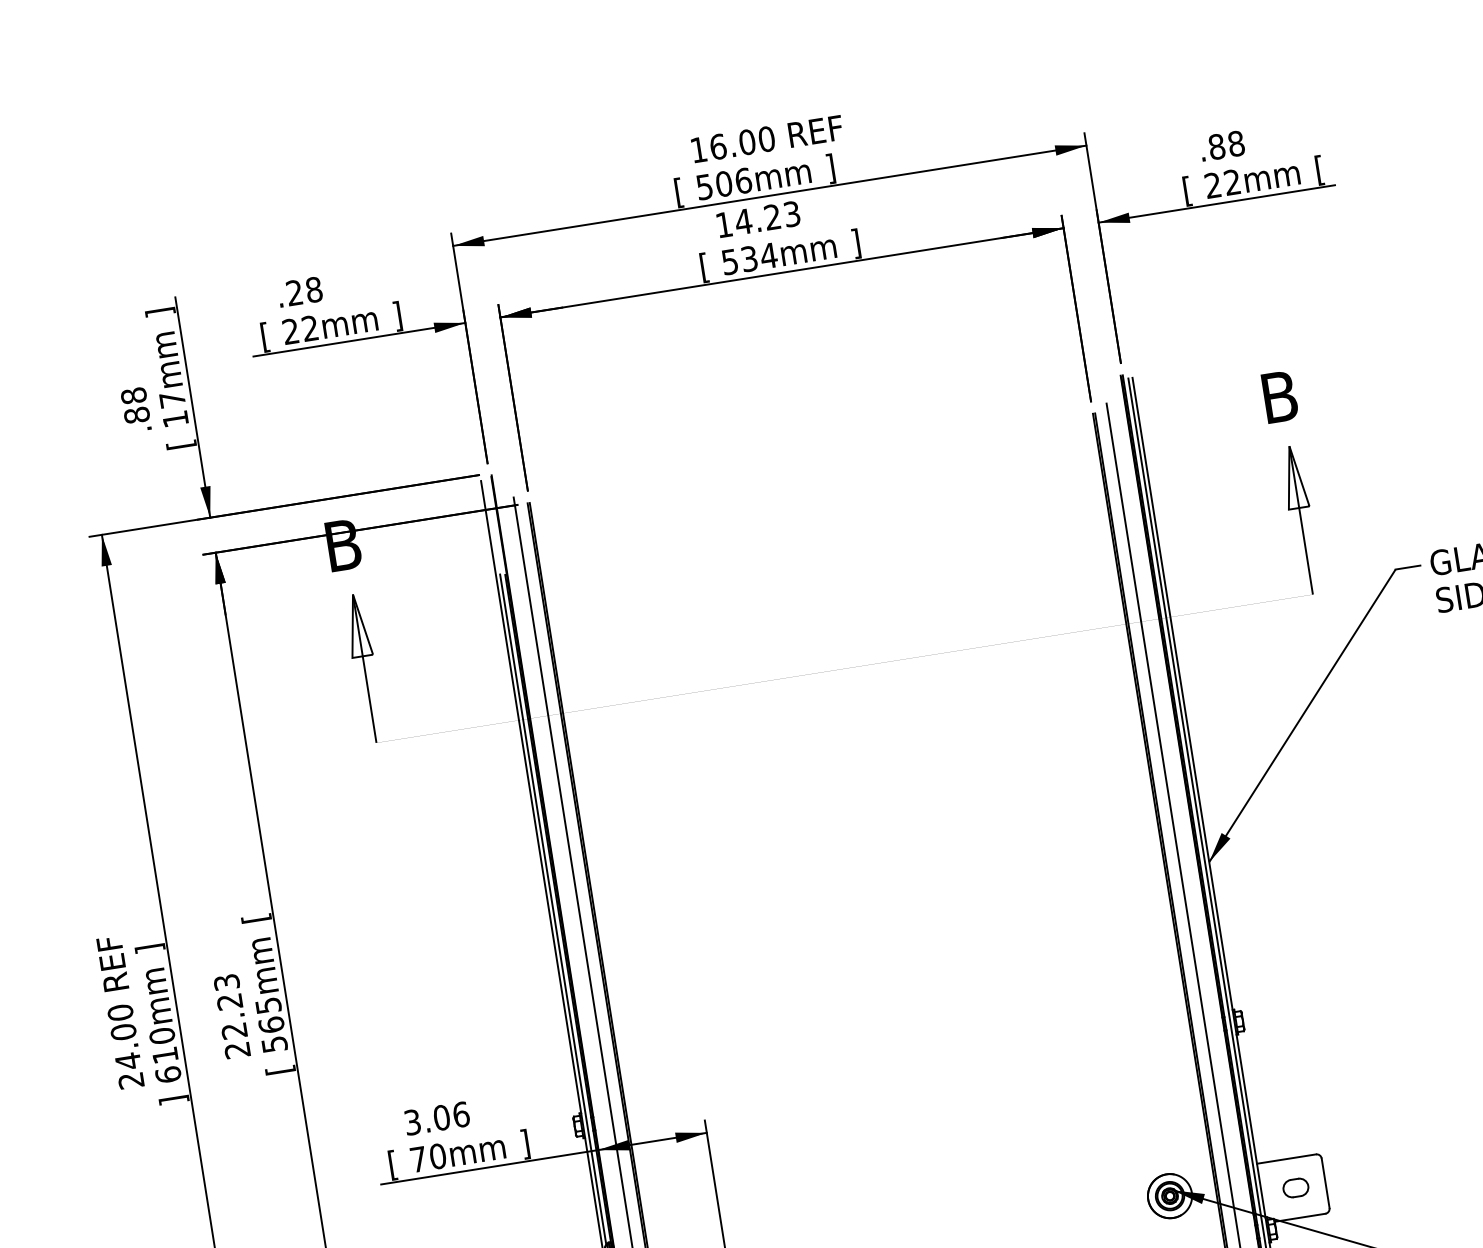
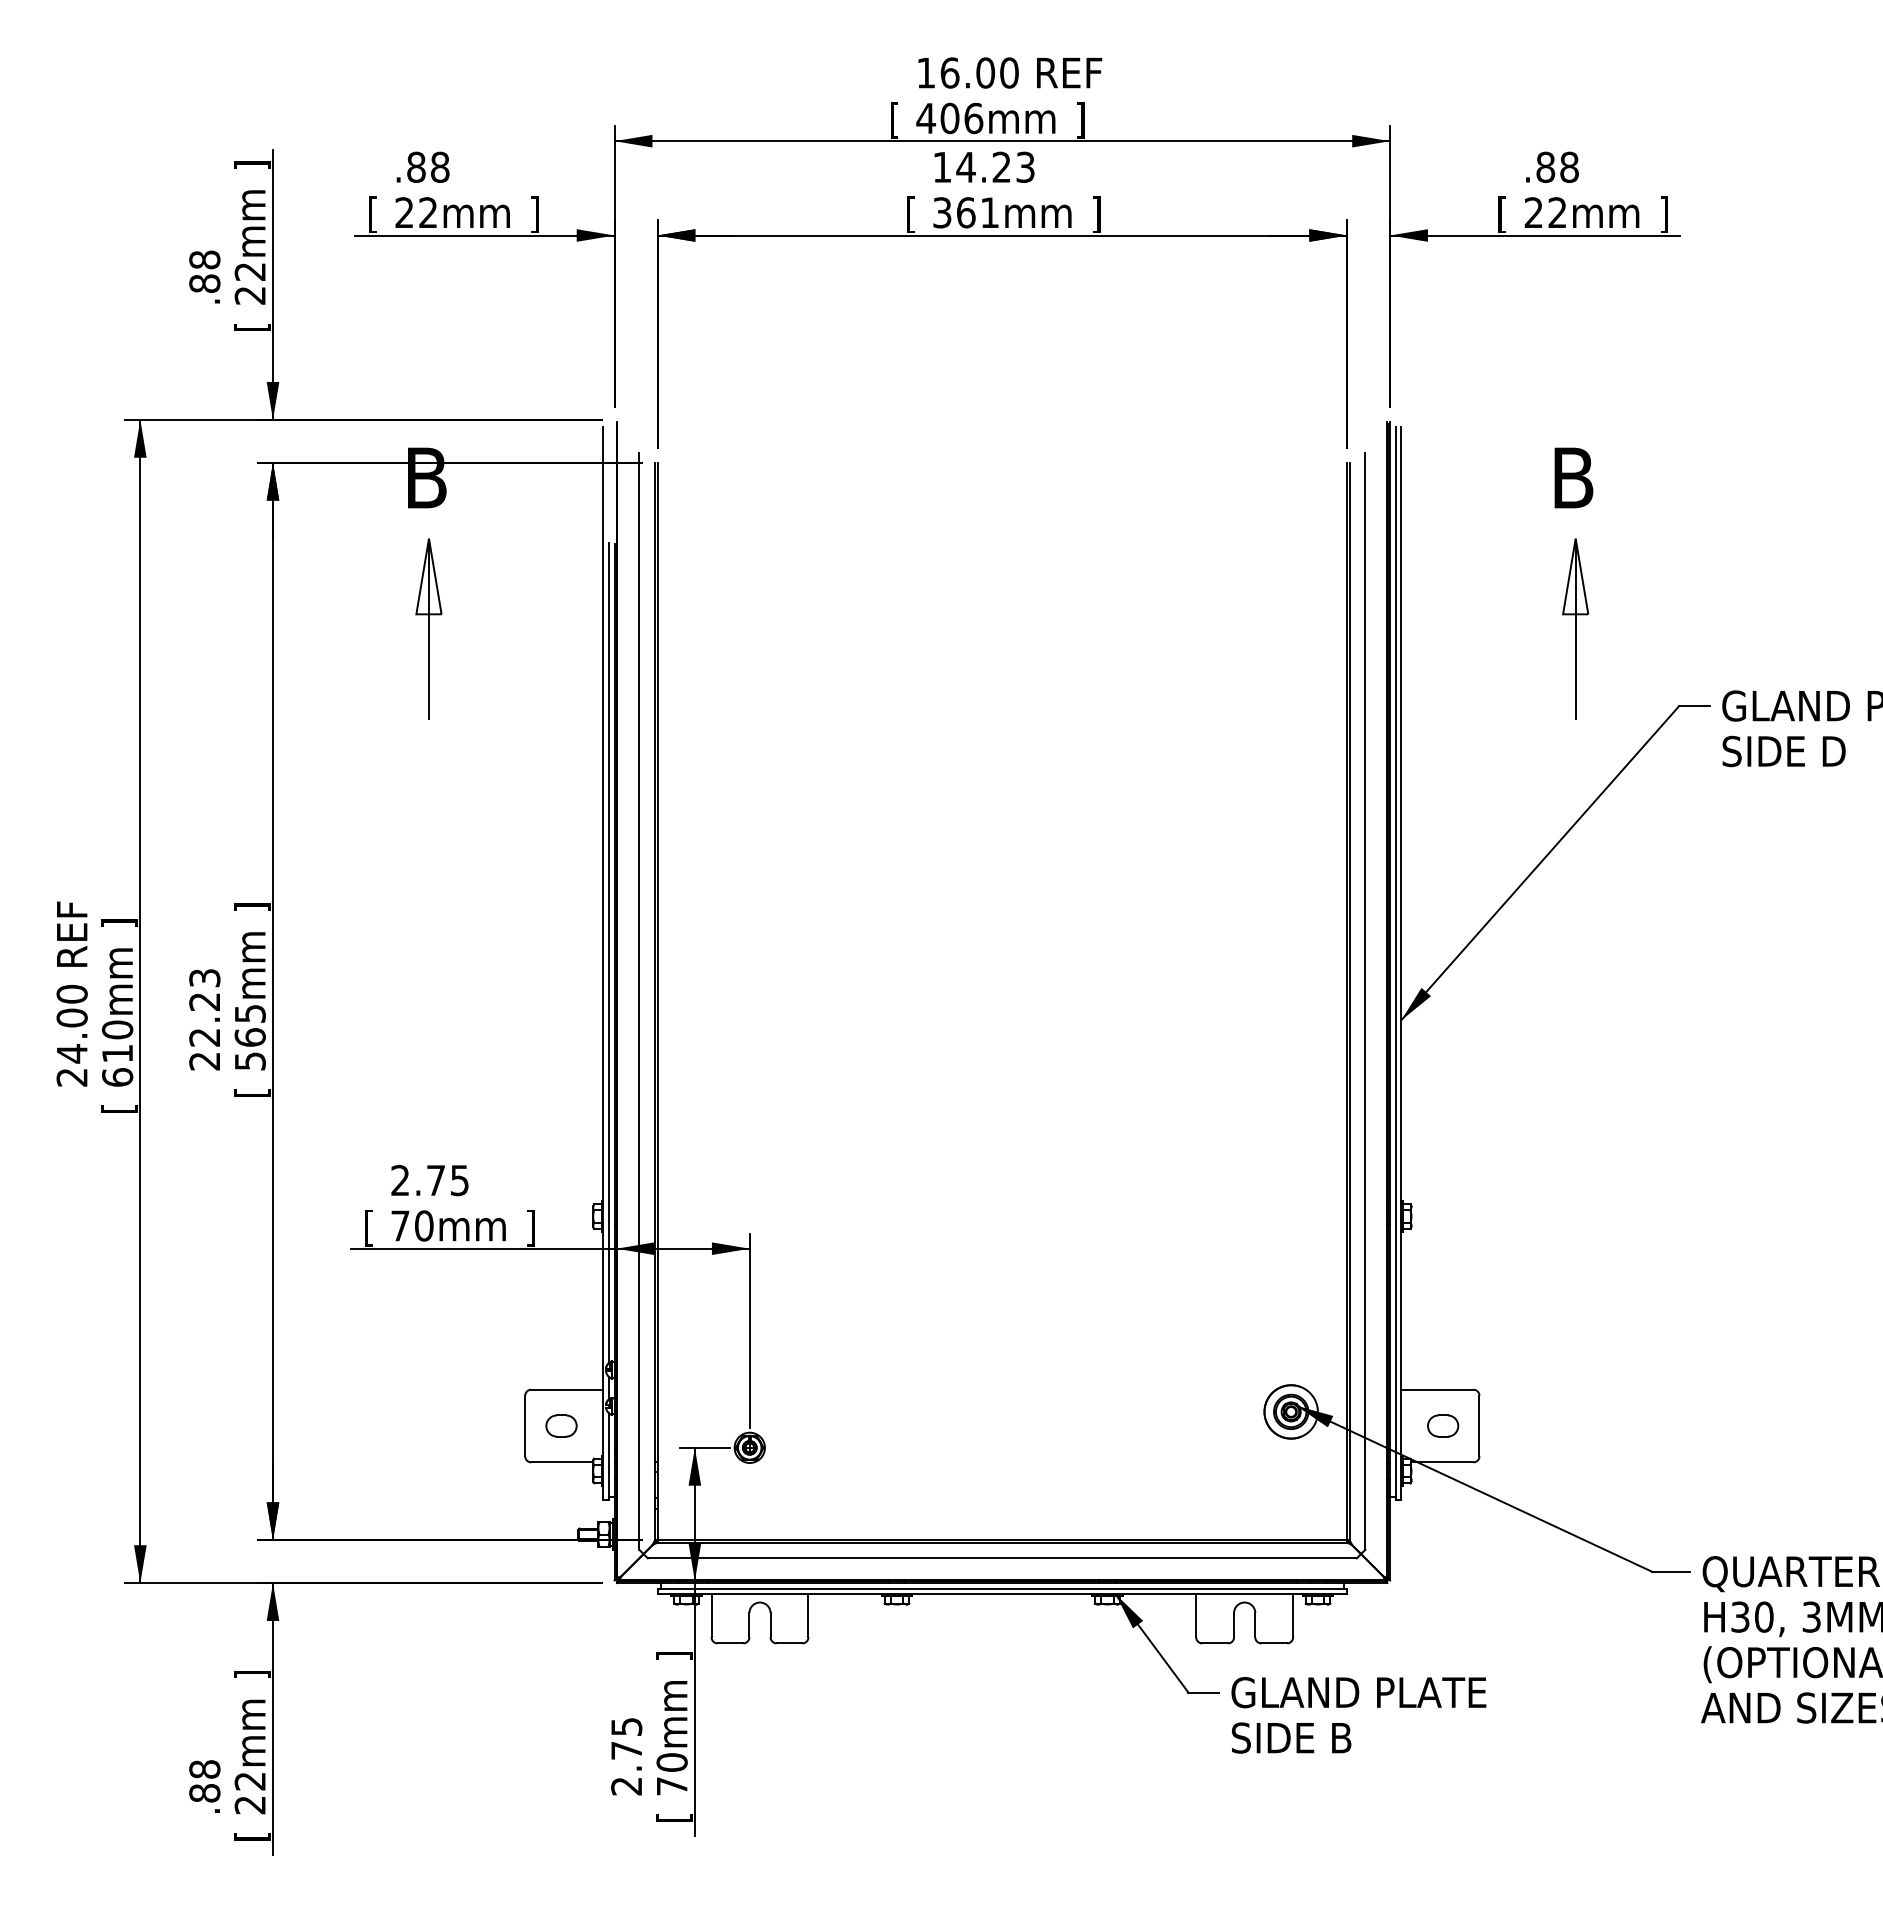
text: (1319, 170) -> (1663, 214), [ -> ]
text: (704, 187) -> (926, 118), 506mm -> 406mm
text: (749, 258) -> (966, 212), 534mm -> 361mm
text: (294, 292) -> (416, 166), .28 -> .88
text: (173, 409) -> (249, 283), 17mm -> 22mm
text: (256, 917) -> (252, 906), [ -> ]
text: (173, 1099) -> (119, 1108), ] -> [
text: (437, 1118) -> (430, 1180), 3.06 -> 2.75

